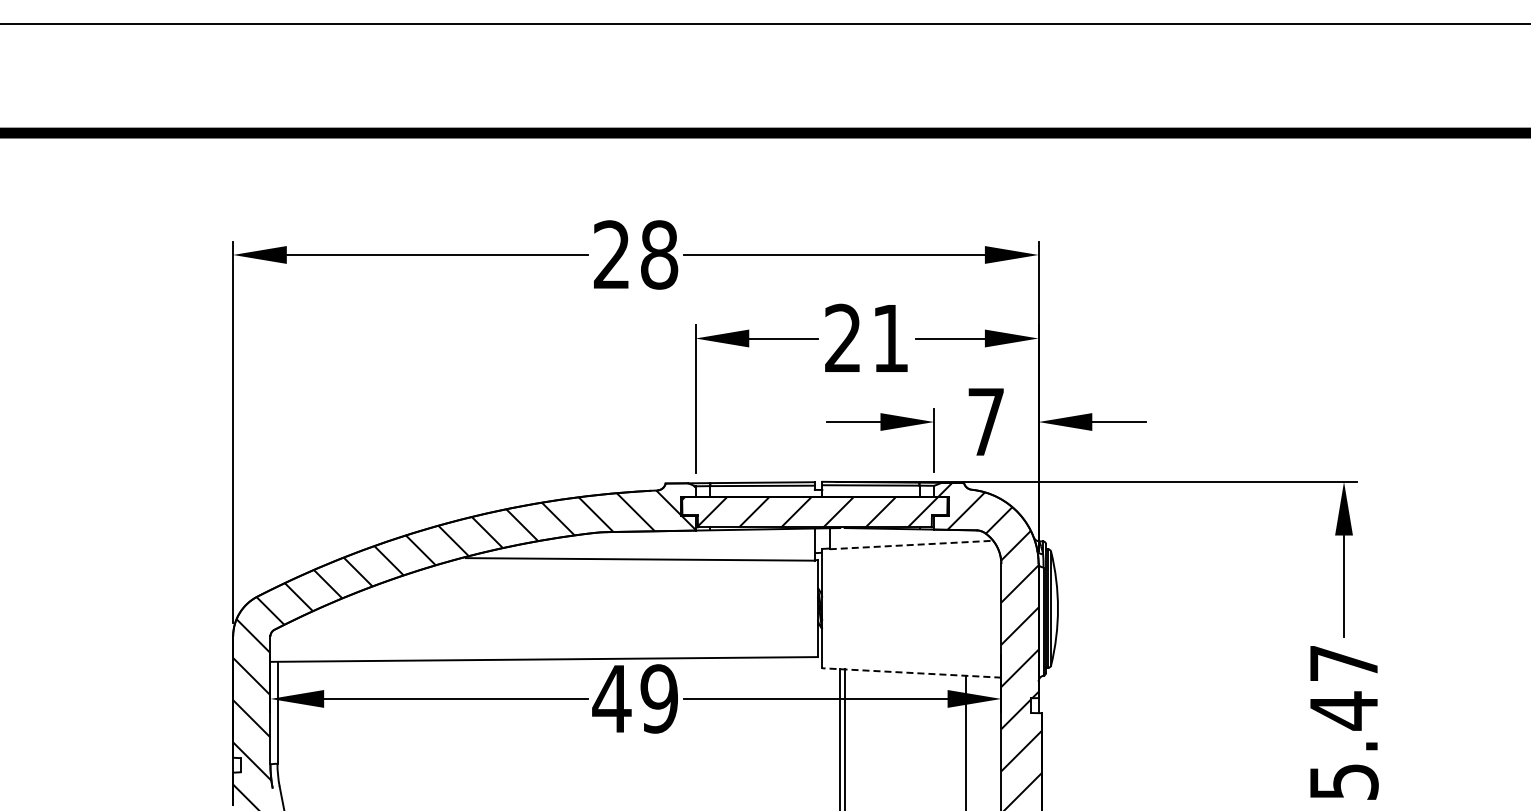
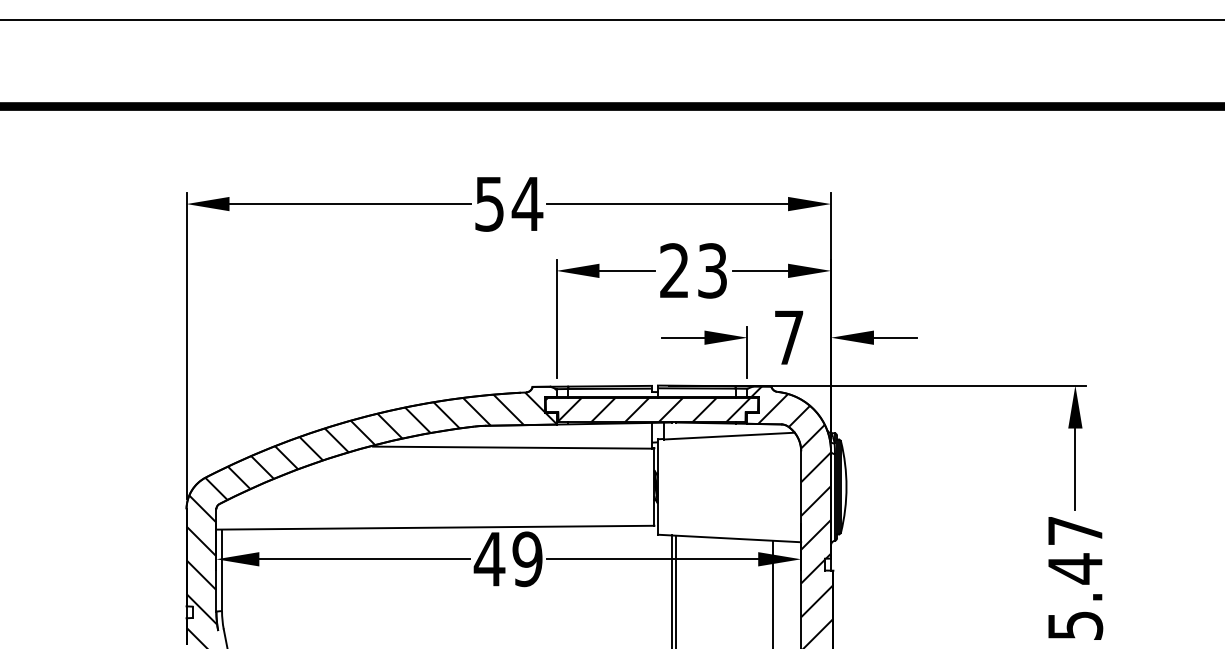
text: (636, 254) -> (509, 203), 28 -> 54
text: (890, 338) -> (712, 270), 21 -> 23
line: (911, 545) -> (729, 436), dashed -> solid
line: (911, 672) -> (729, 538), dashed -> solid

